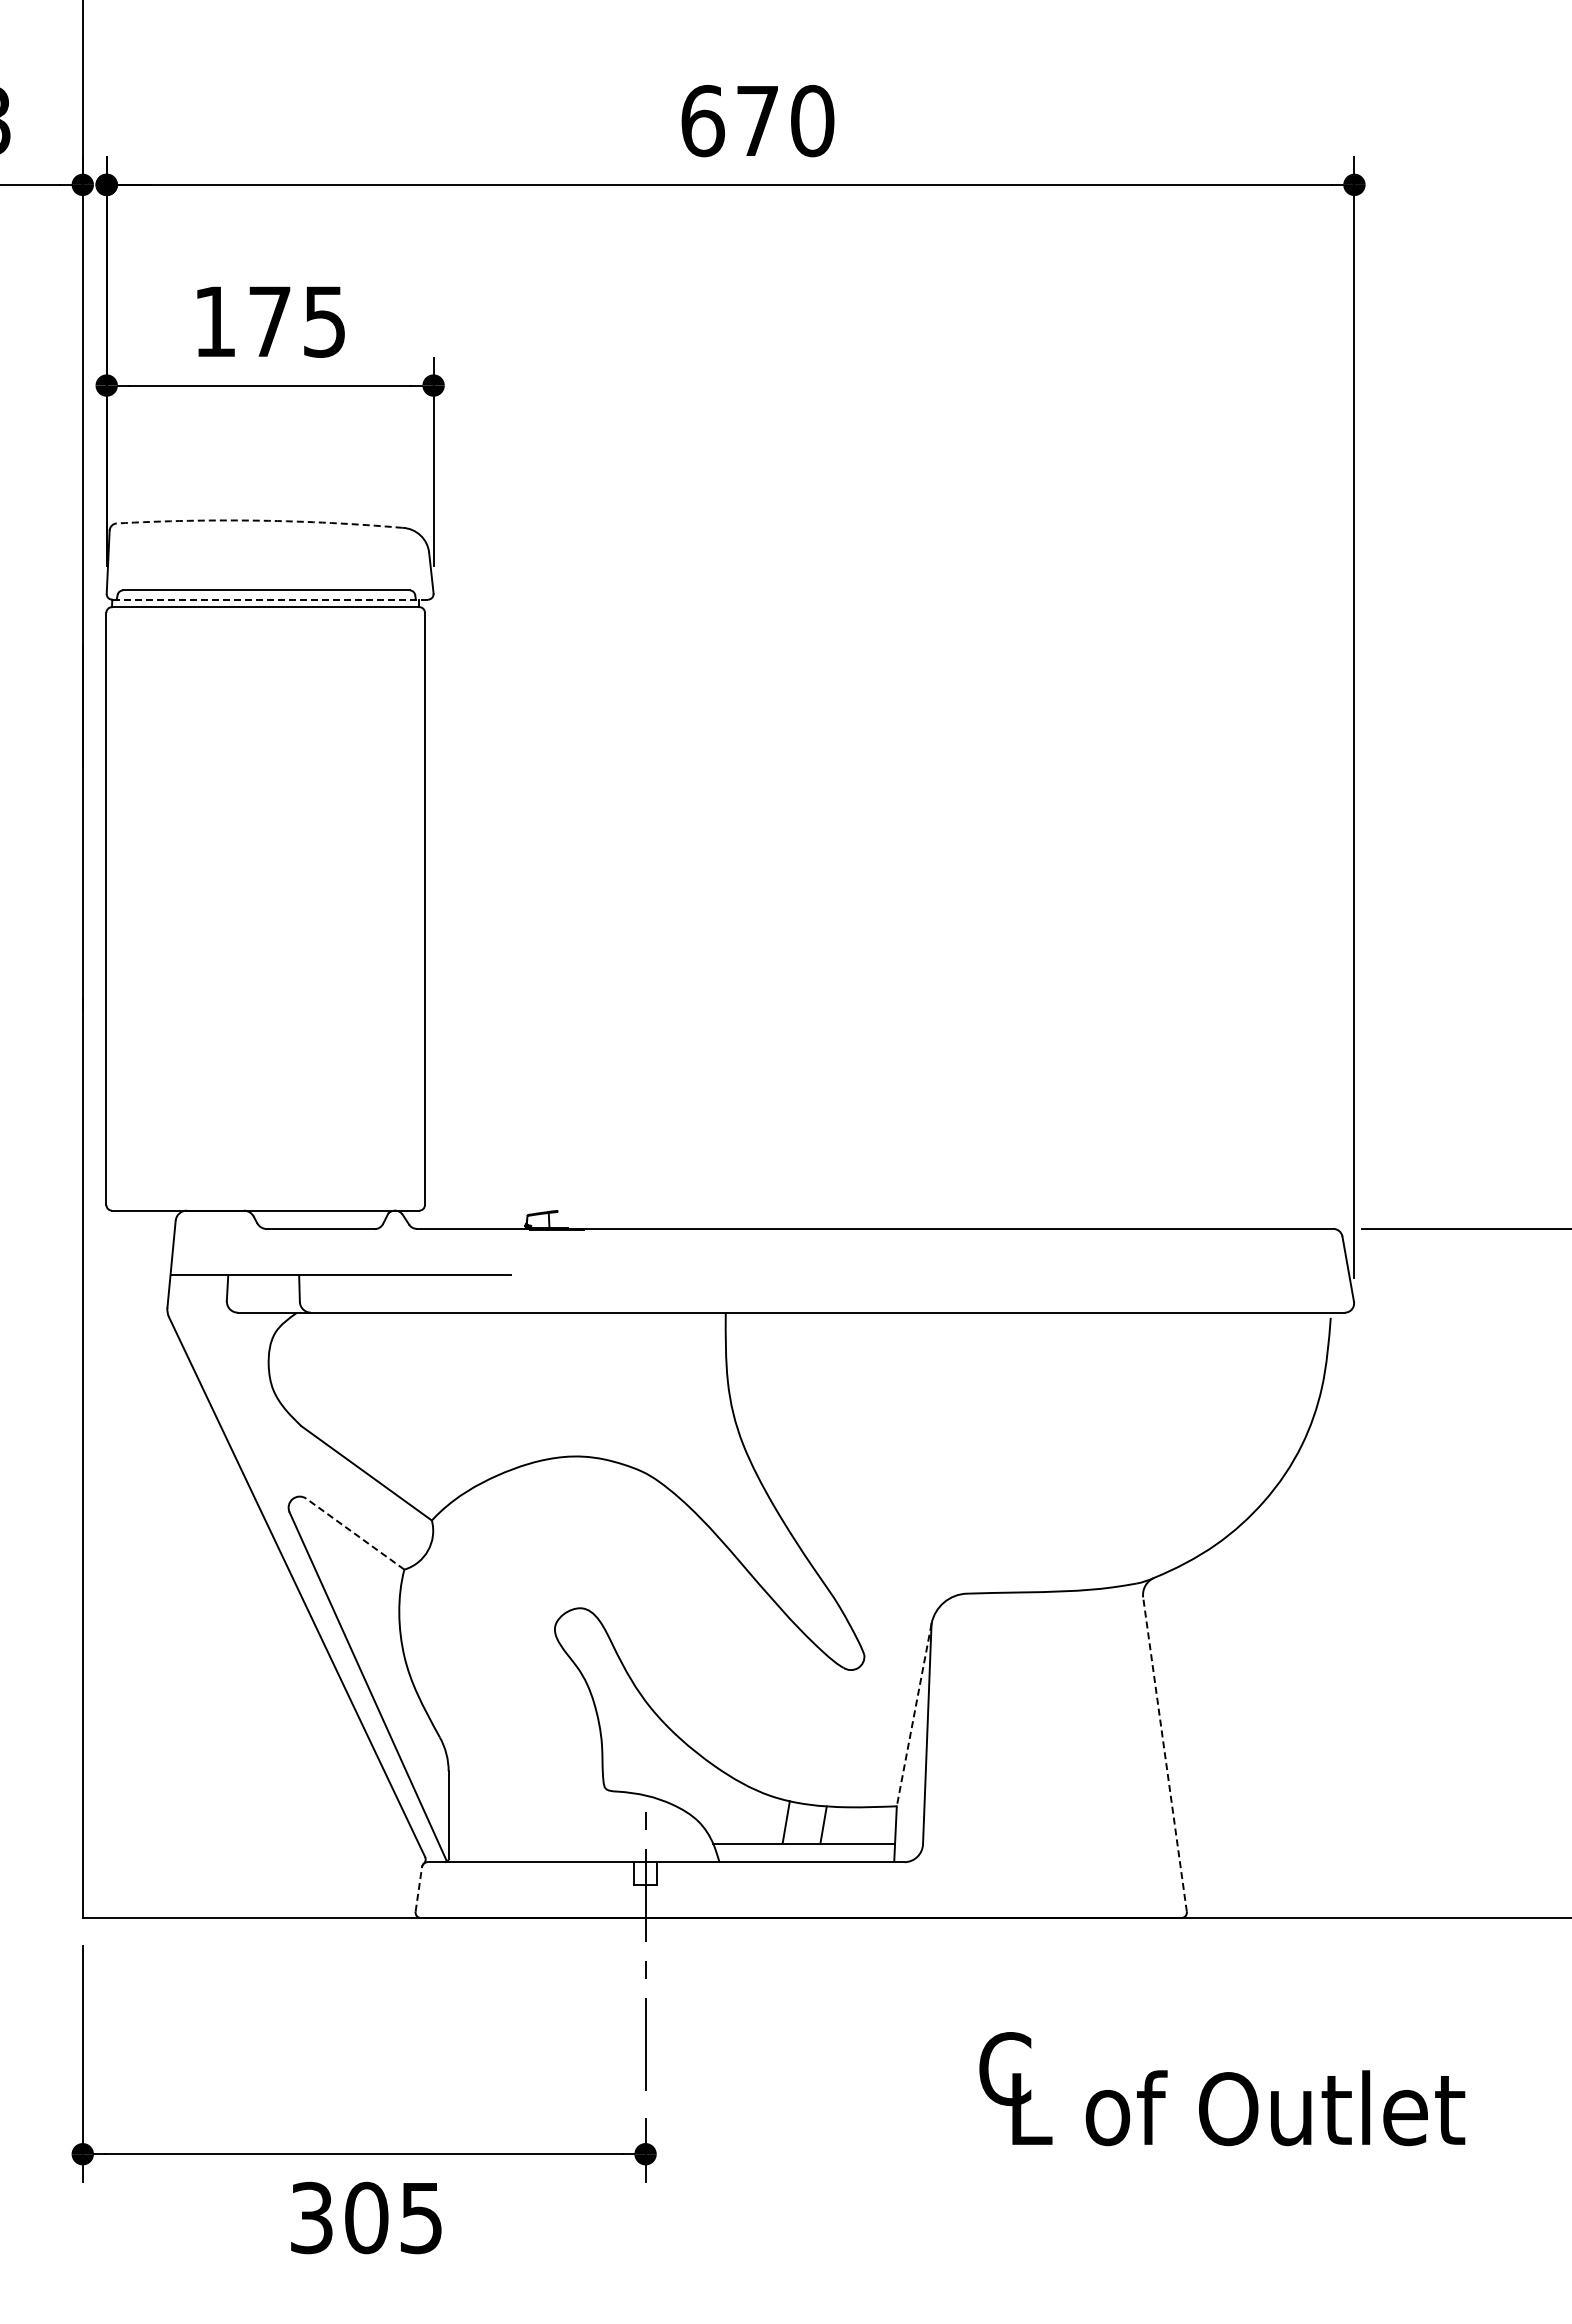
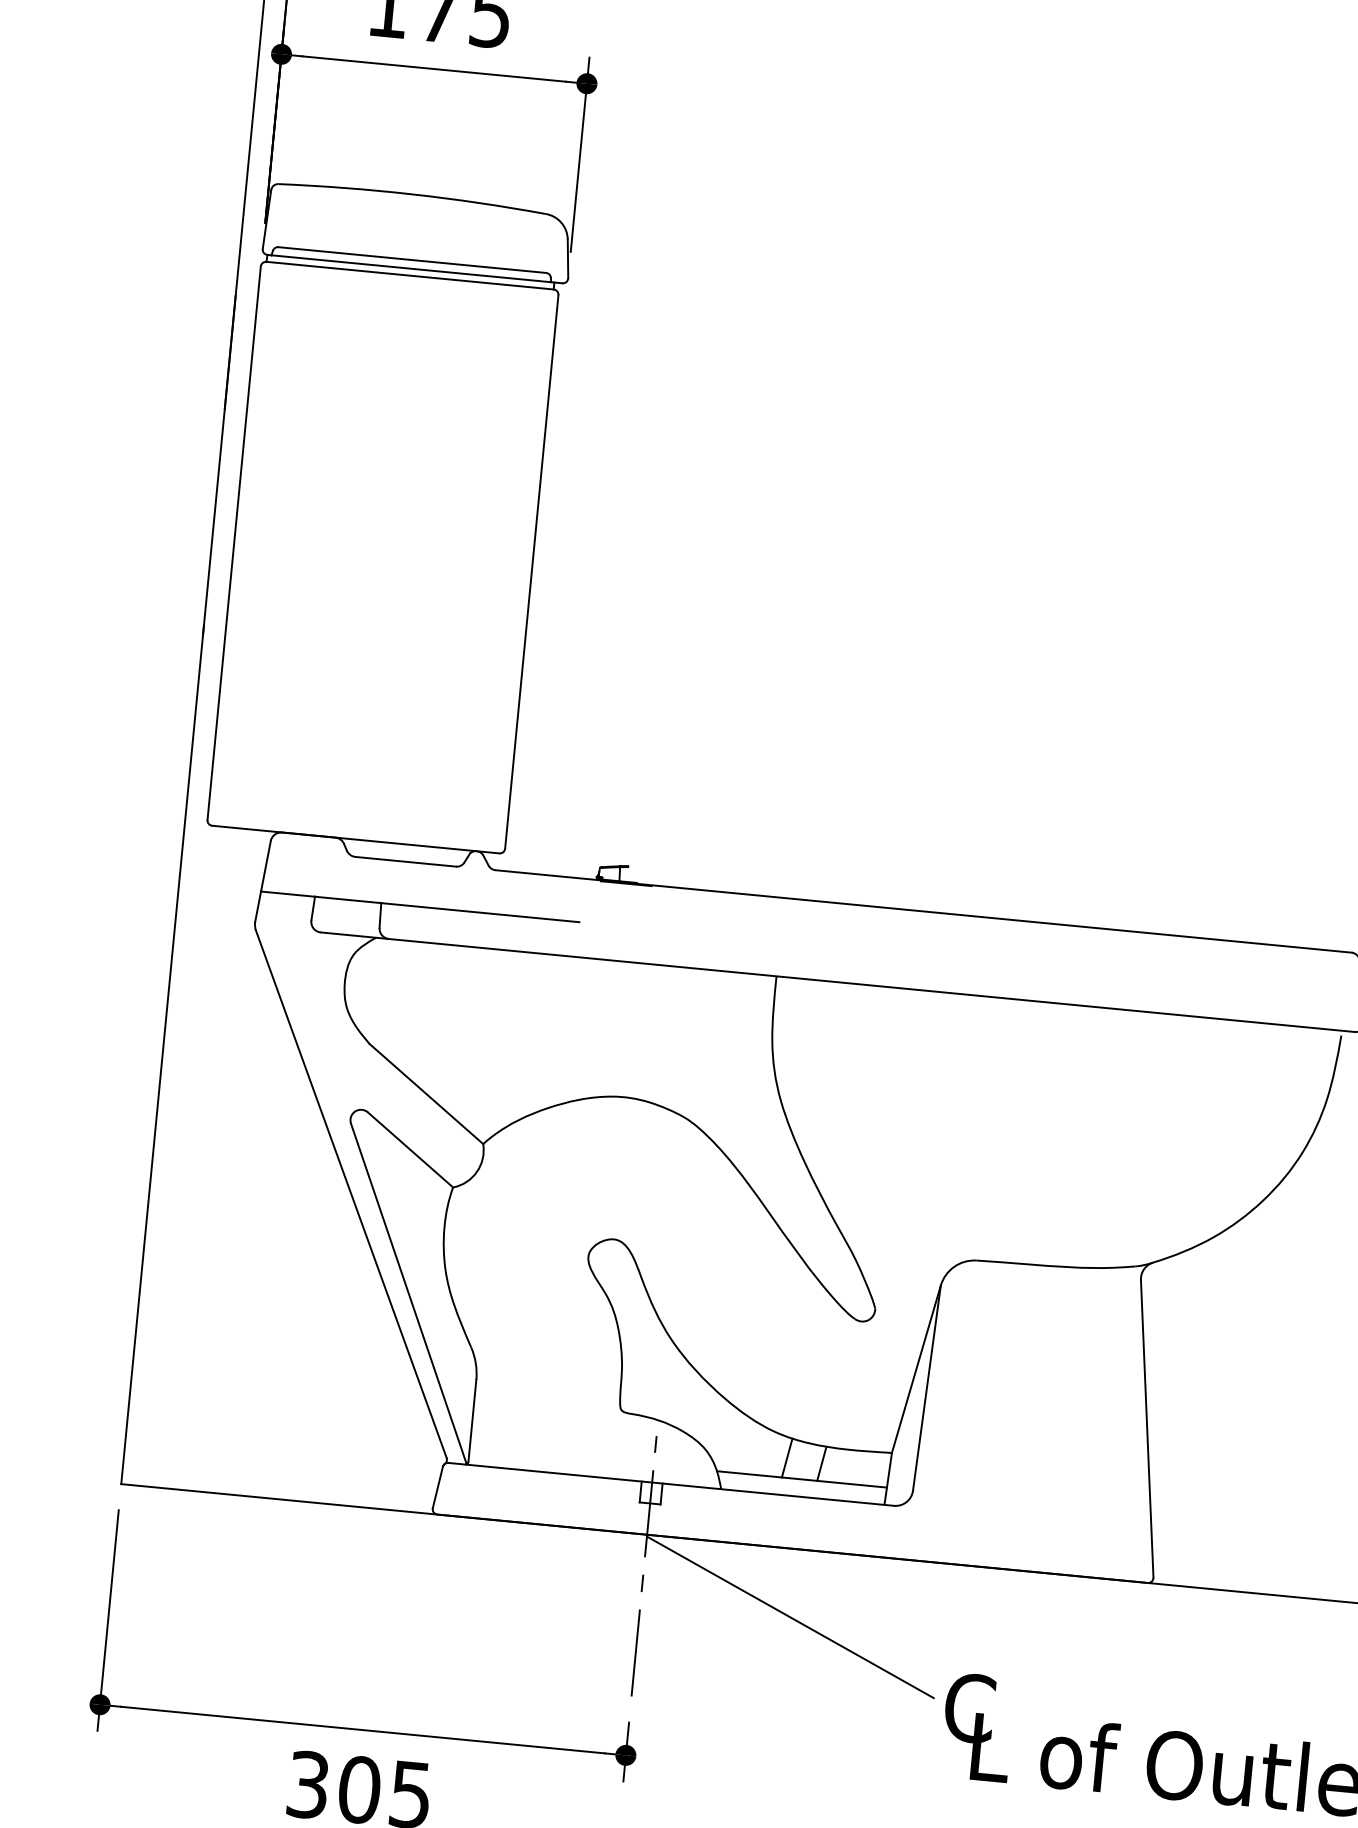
arc: (259, 520) -> (412, 194), dashed -> solid
line: (270, 599) -> (415, 268), dashed -> solid
line: (355, 1534) -> (410, 1150), dashed -> solid
line: (914, 1715) -> (916, 1369), dashed -> solid
line: (1165, 1754) -> (1147, 1428), dashed -> solid
line: (418, 1889) -> (437, 1487), dashed -> solid
line: (805, 1991) -> (789, 1617), added

